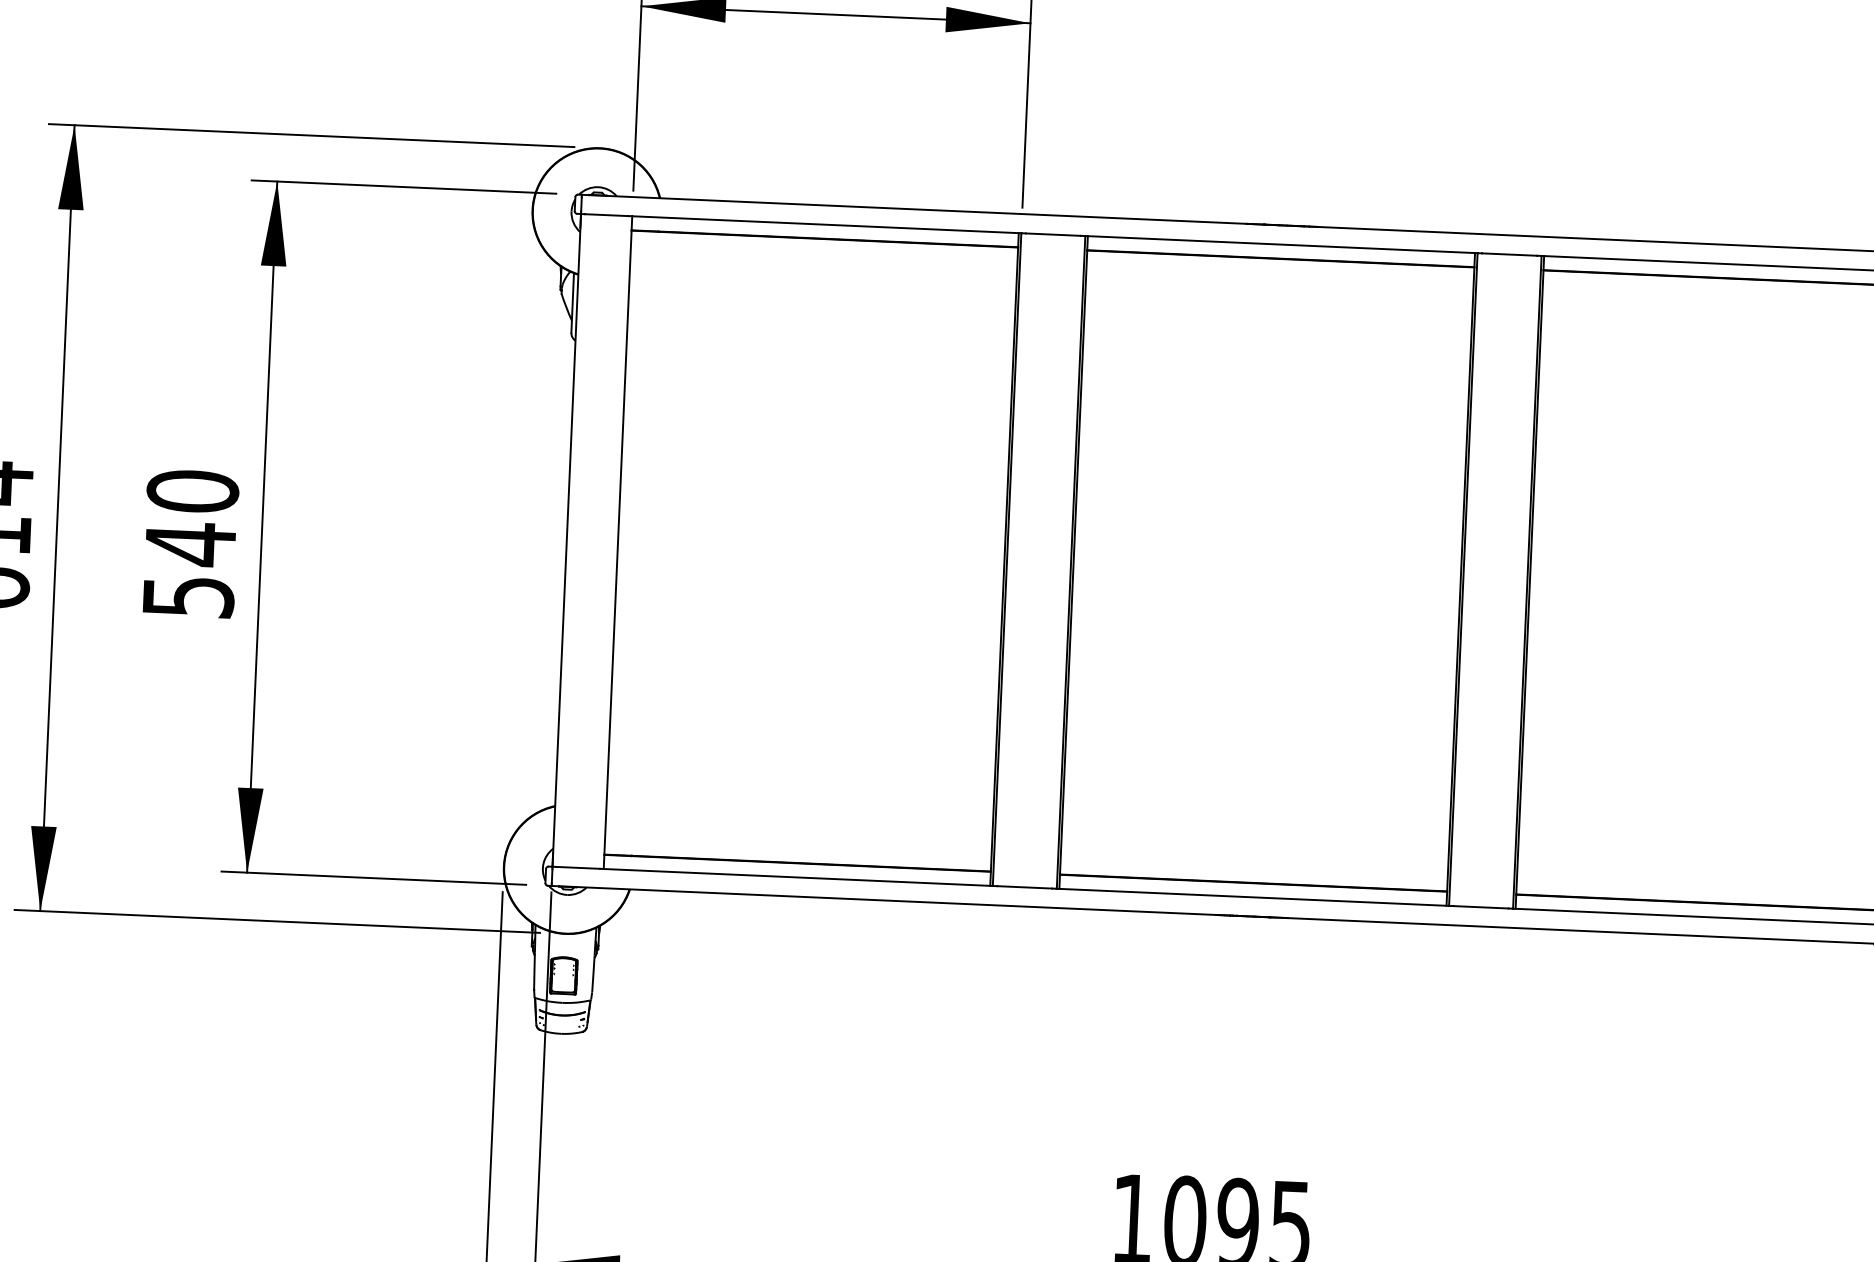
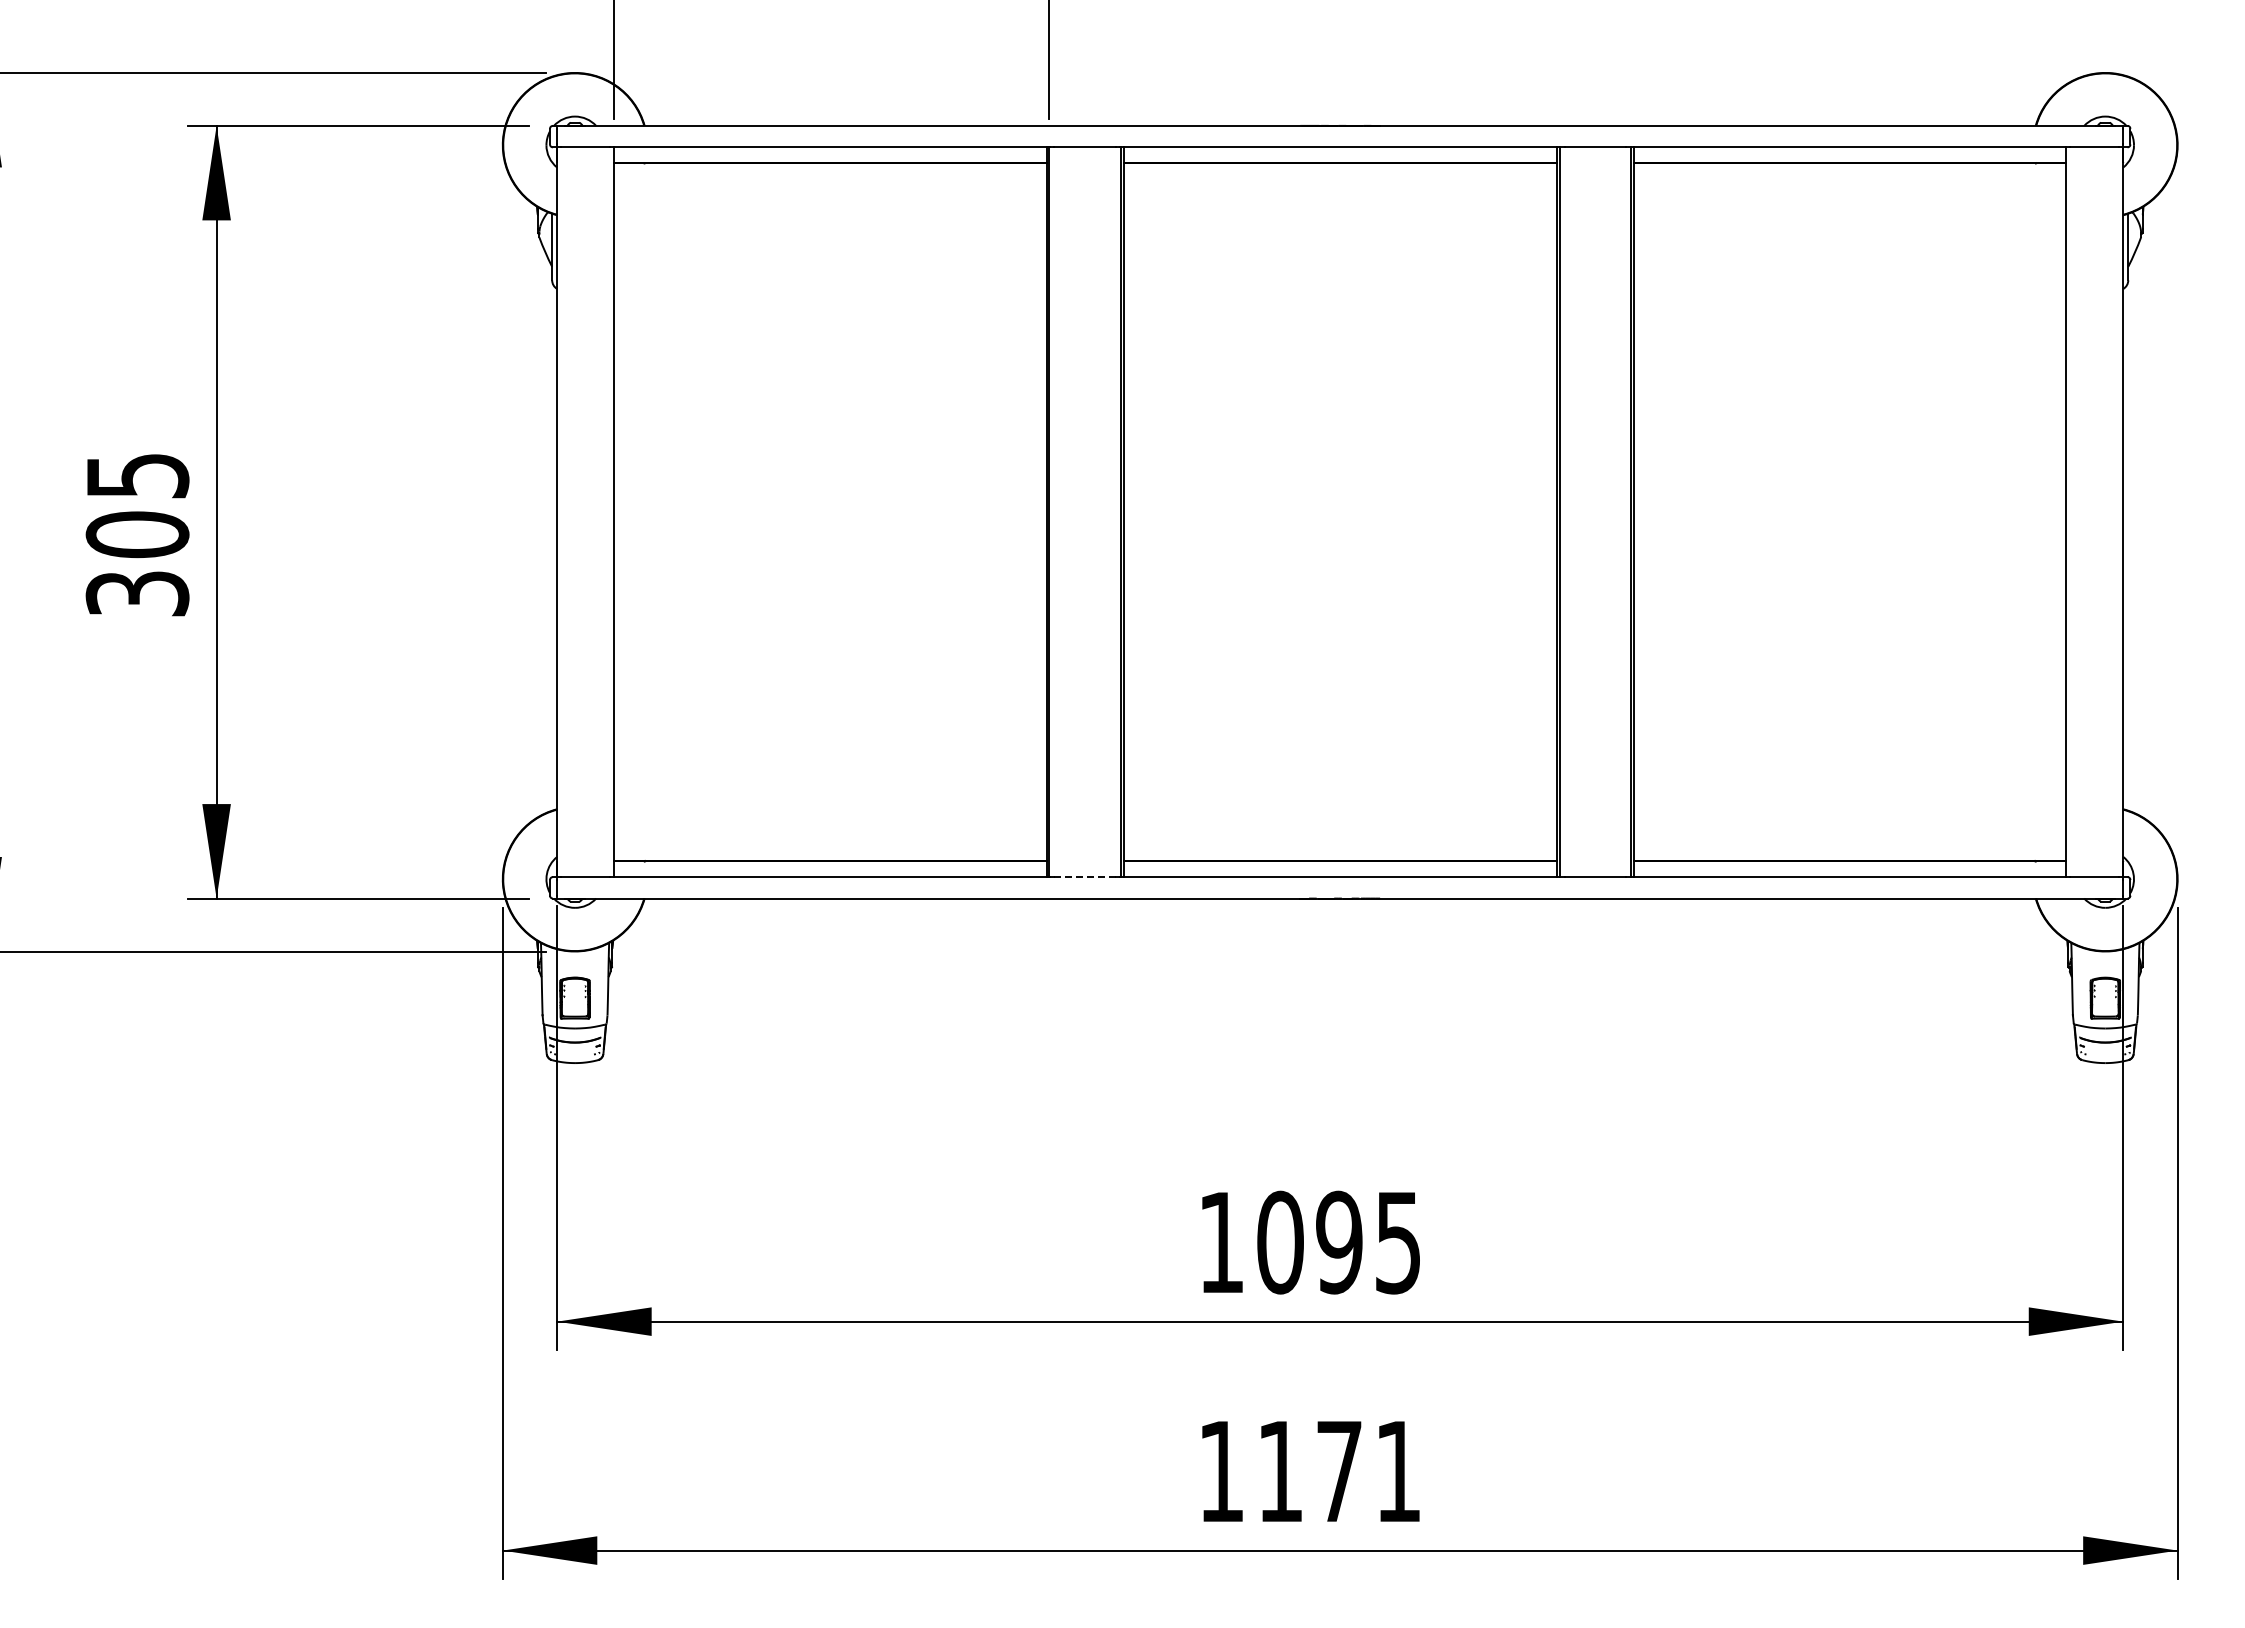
text: (190, 543) -> (137, 534), 540 -> 305
line: (1025, 887) -> (1085, 877), solid -> dashed

